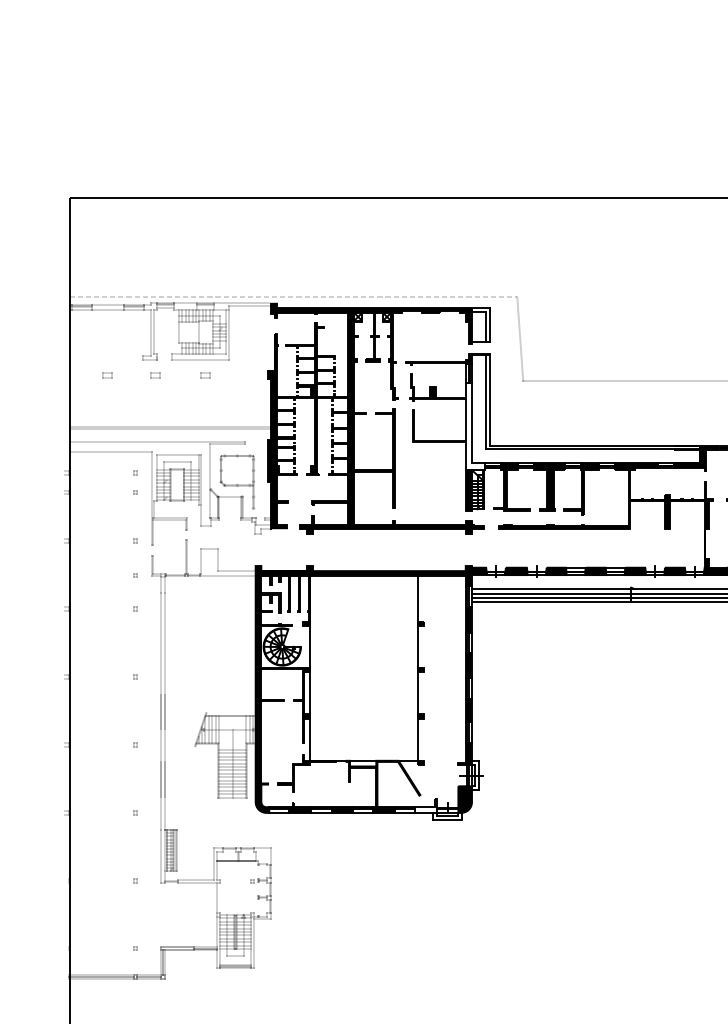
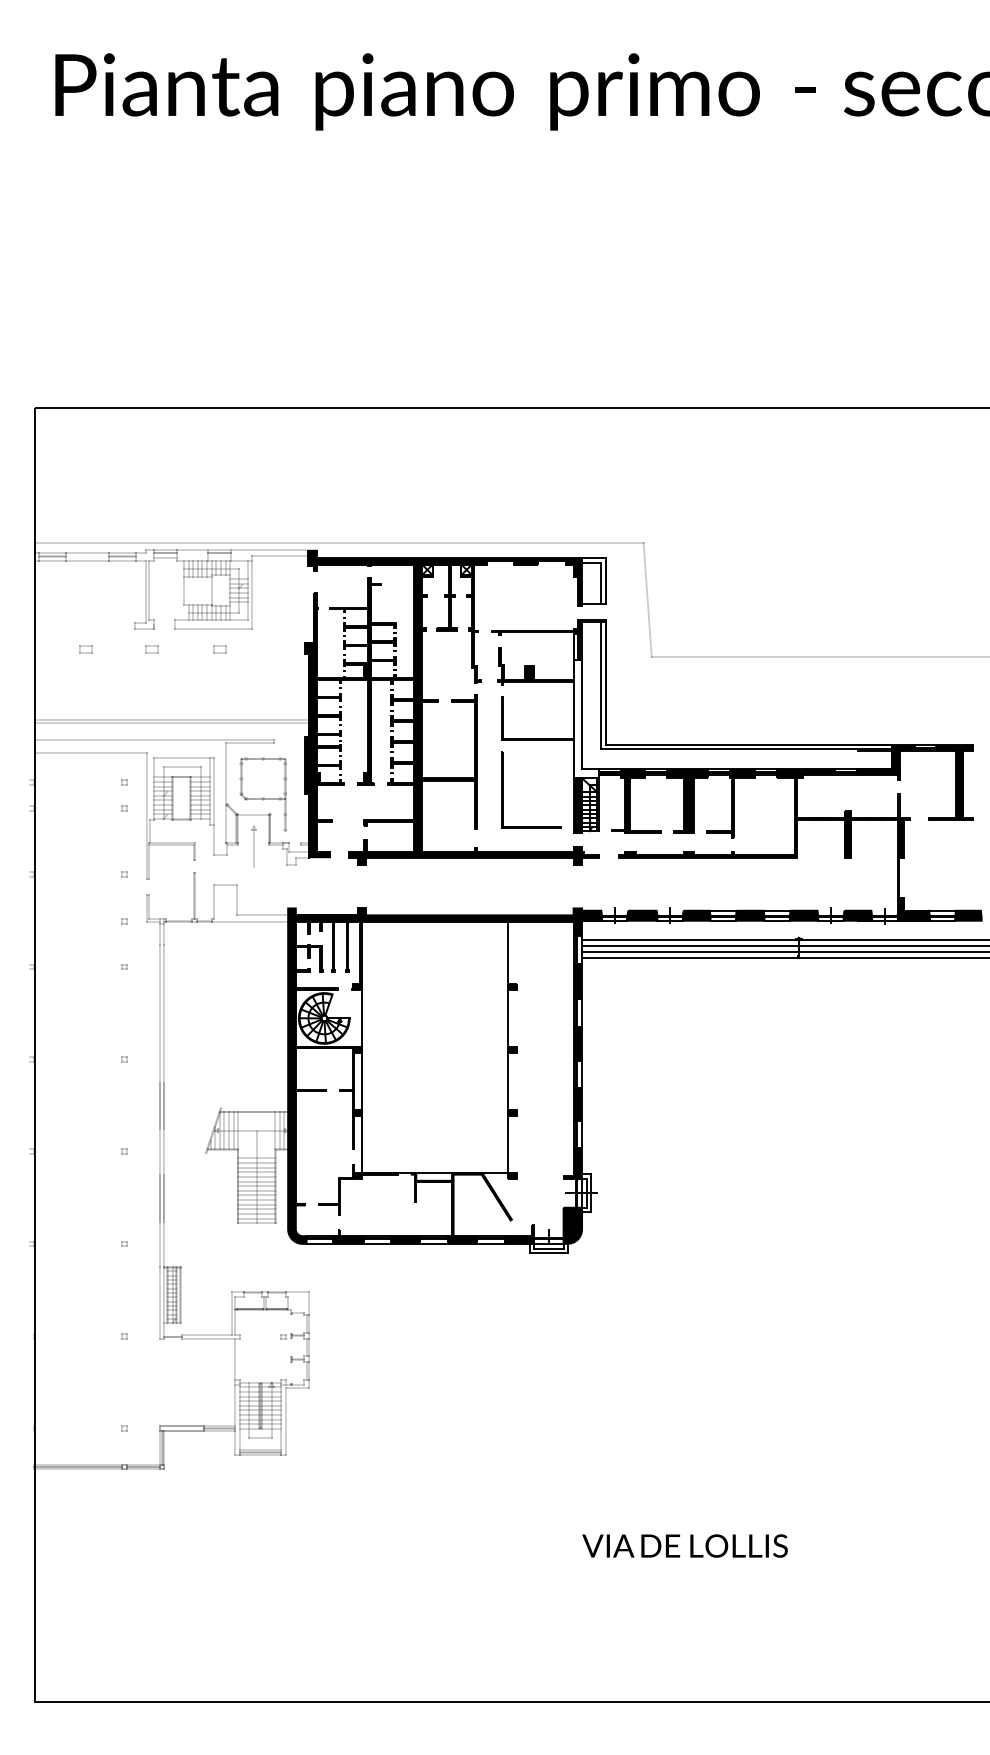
line: (294, 296) -> (340, 542), dashed -> solid
part: (414, 478) -> (503, 789), added
part: (230, 520) -> (253, 846), added
fill: (425, 805) -> (519, 1234), added

